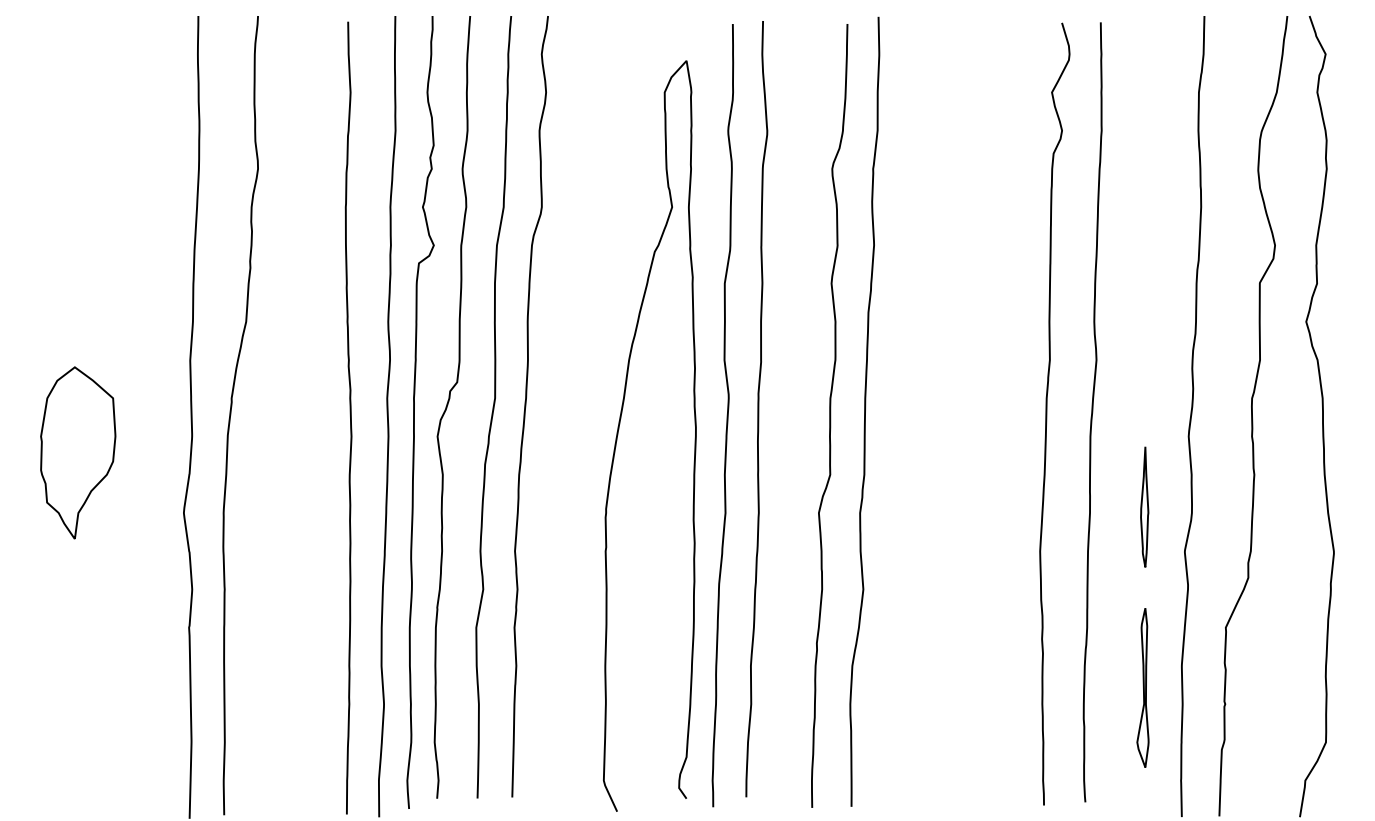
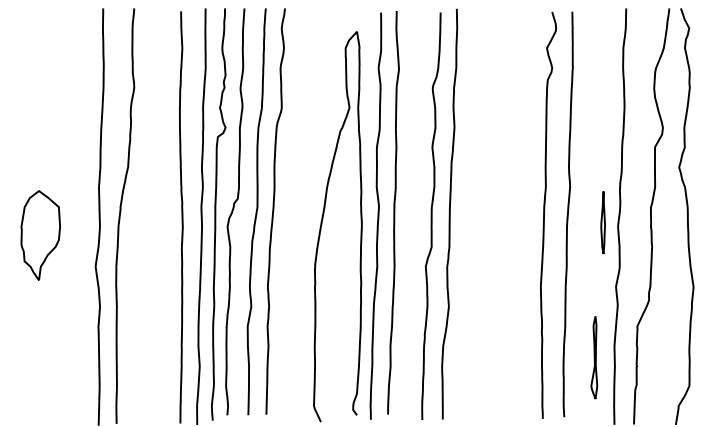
part: (1143, 506) -> (602, 222), moved

